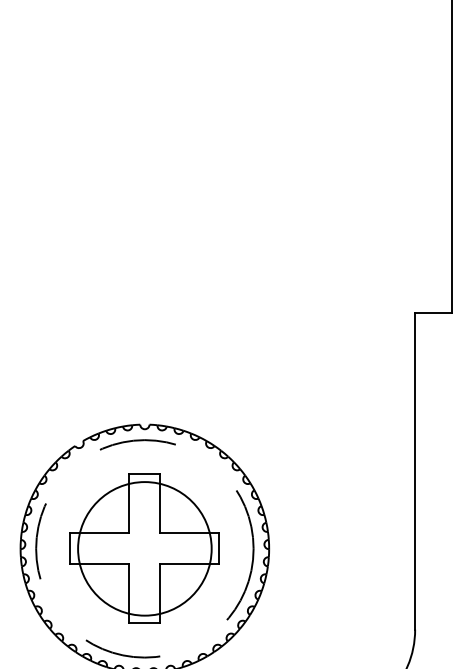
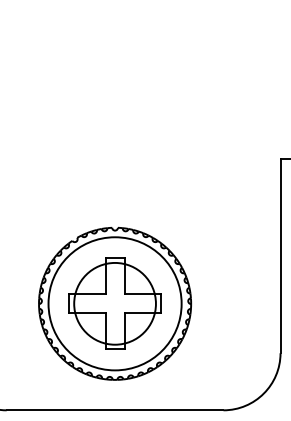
circle: (143, 548) -> (114, 303), dashed -> solid

